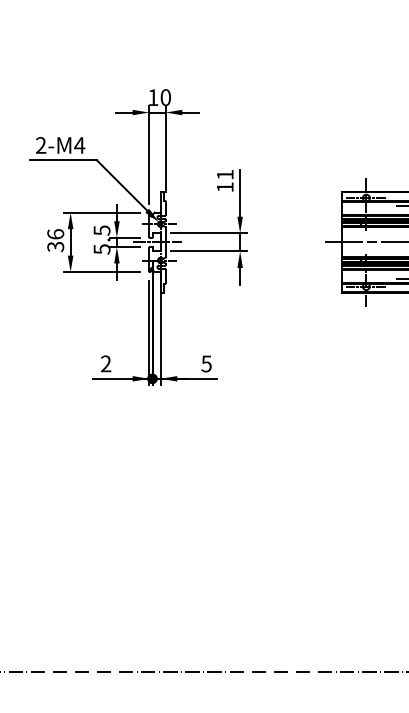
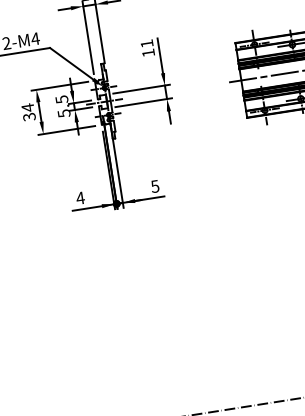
text: (55, 234) -> (27, 107), 36 -> 34
text: (105, 363) -> (80, 197), 2 -> 4

